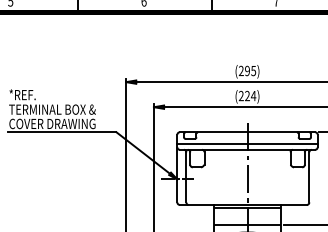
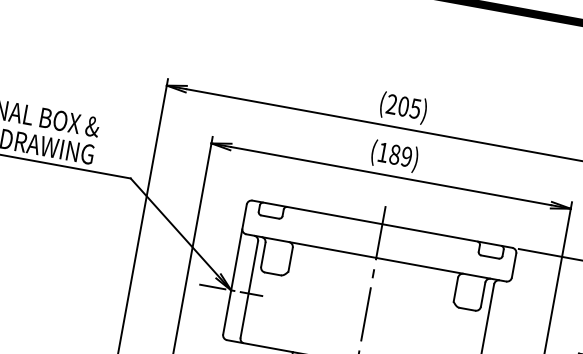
text: (247, 71) -> (403, 107), (295) -> (205)
text: (247, 95) -> (395, 153), (224) -> (189)
line: (247, 143) -> (378, 245), removed

